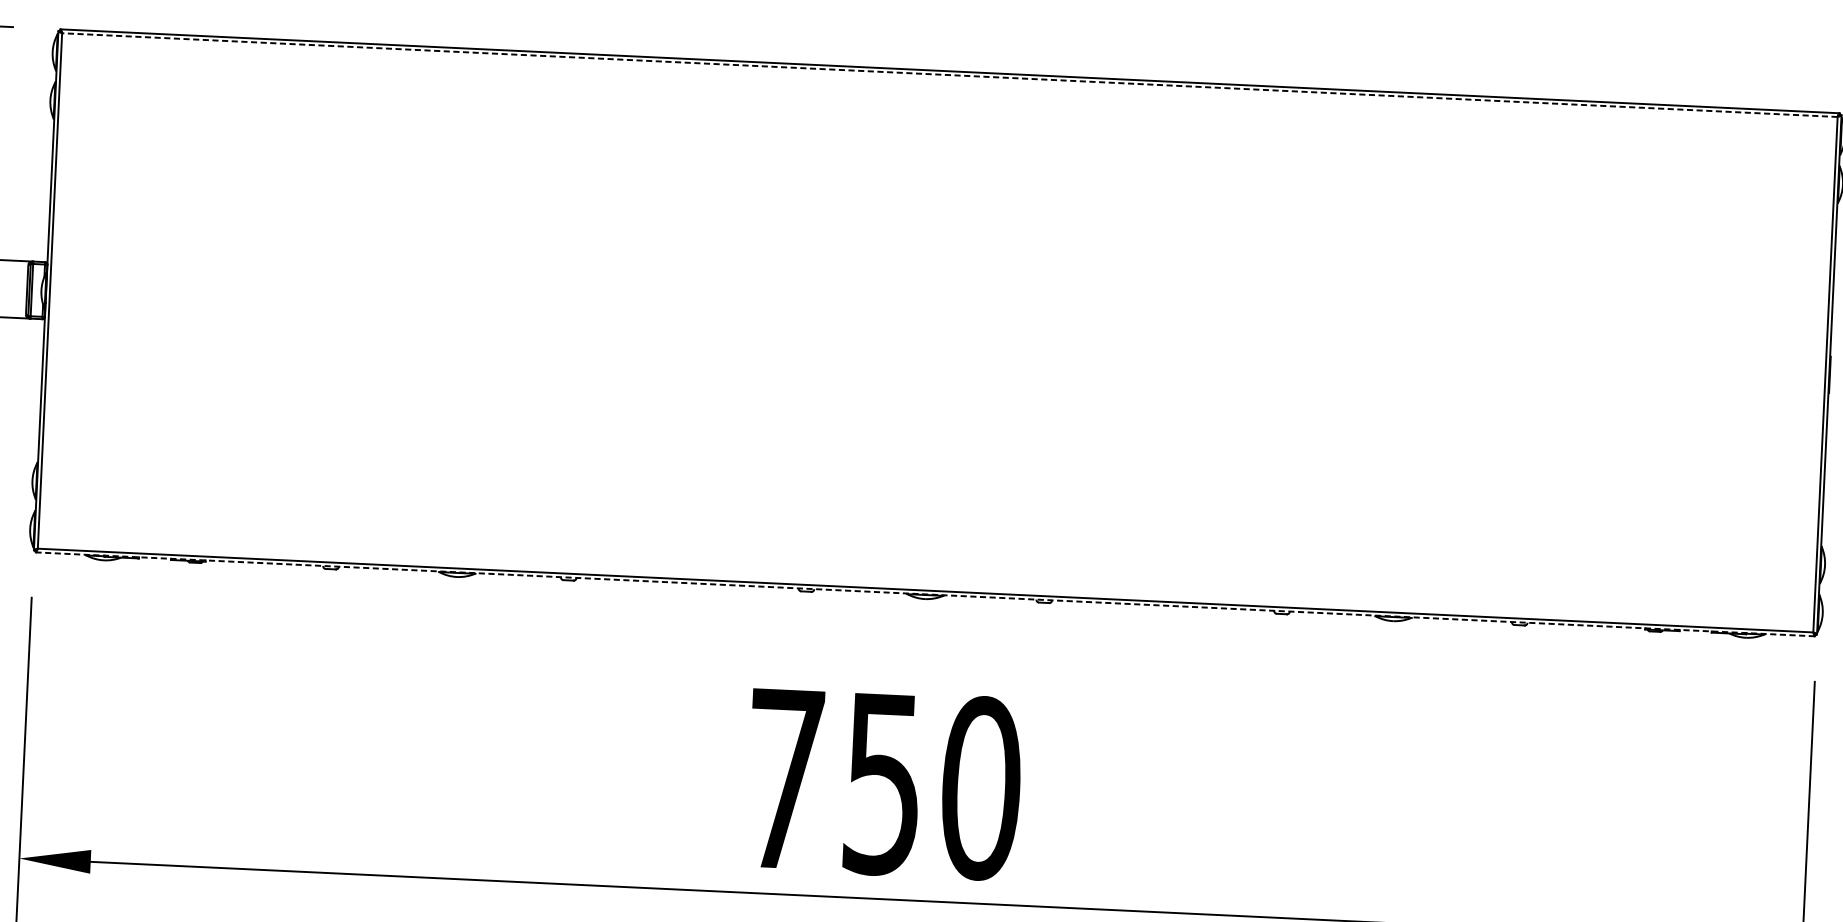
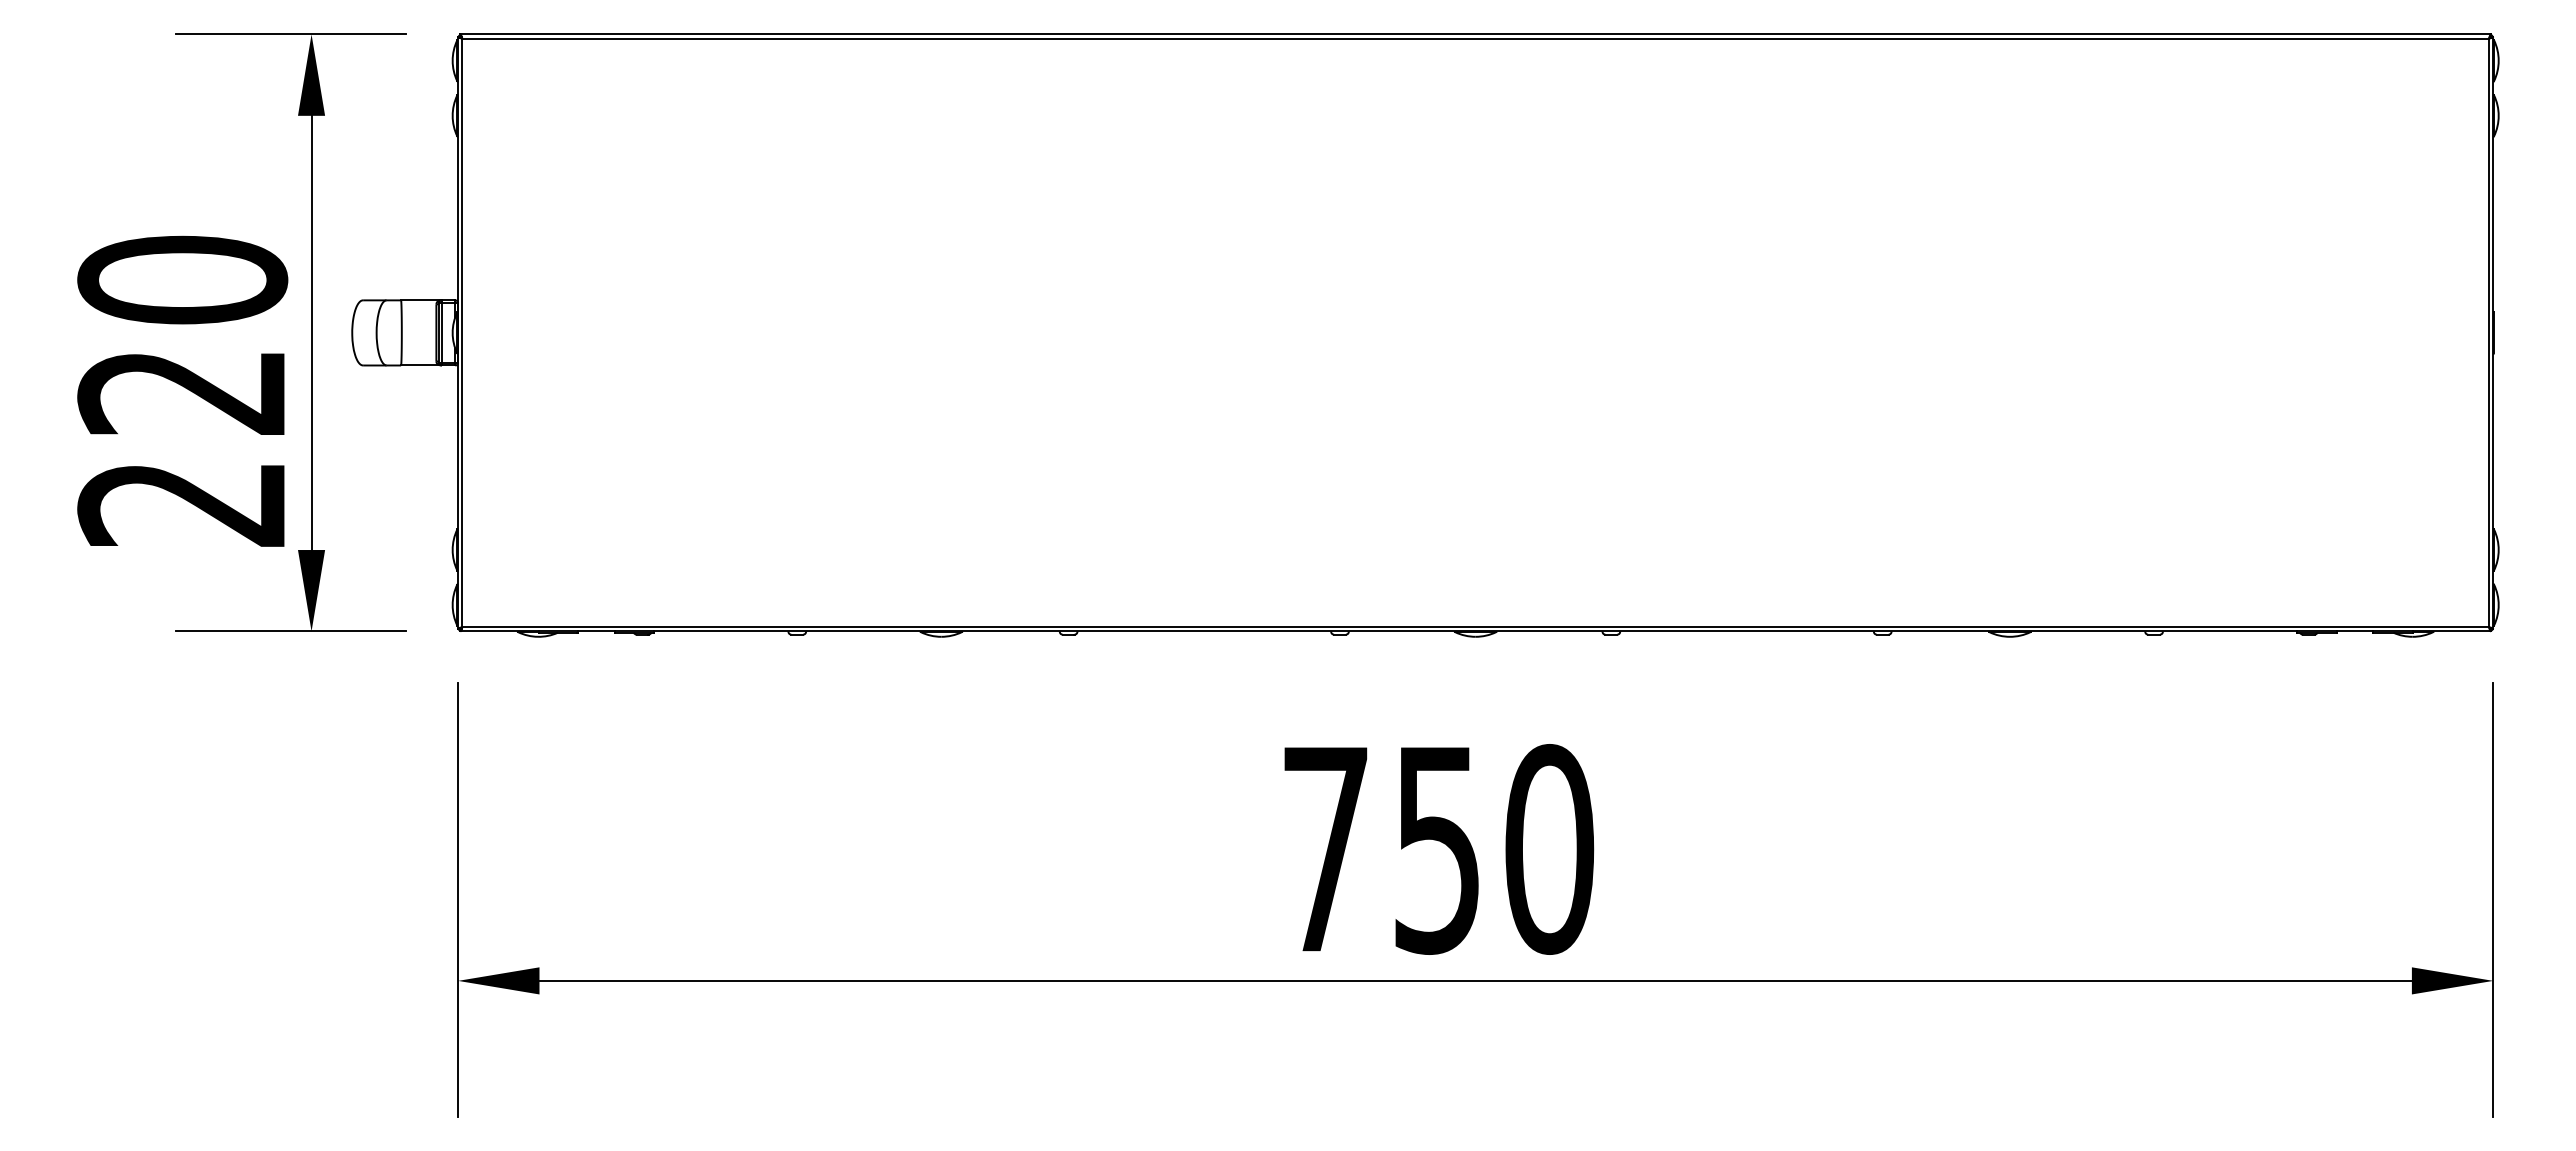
line: (949, 74) -> (1475, 38), dashed -> solid
line: (925, 594) -> (1475, 631), dashed -> solid

